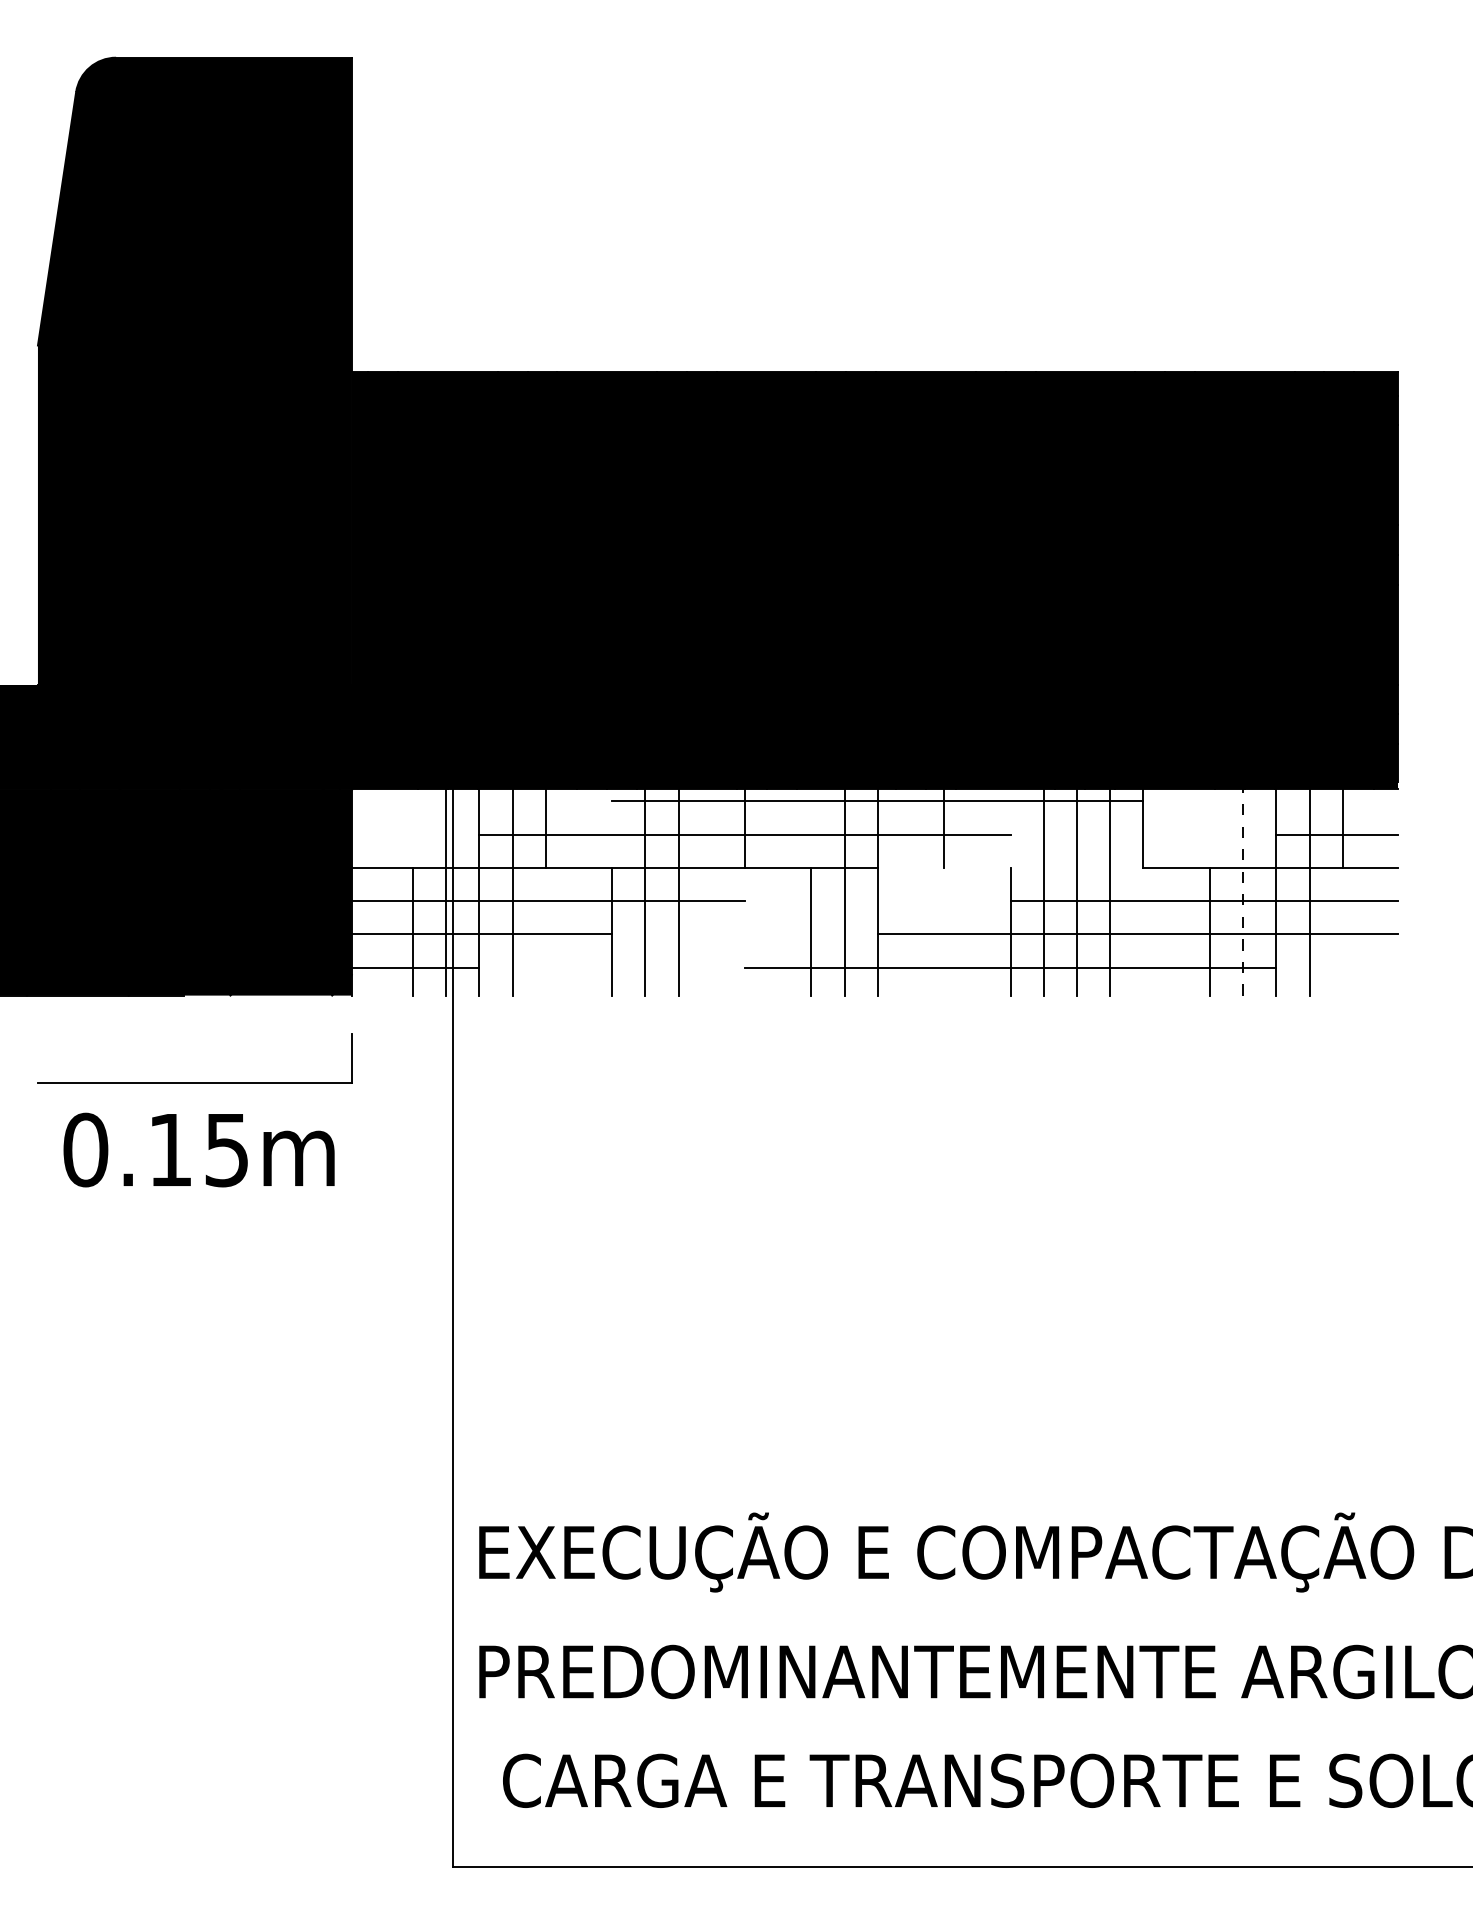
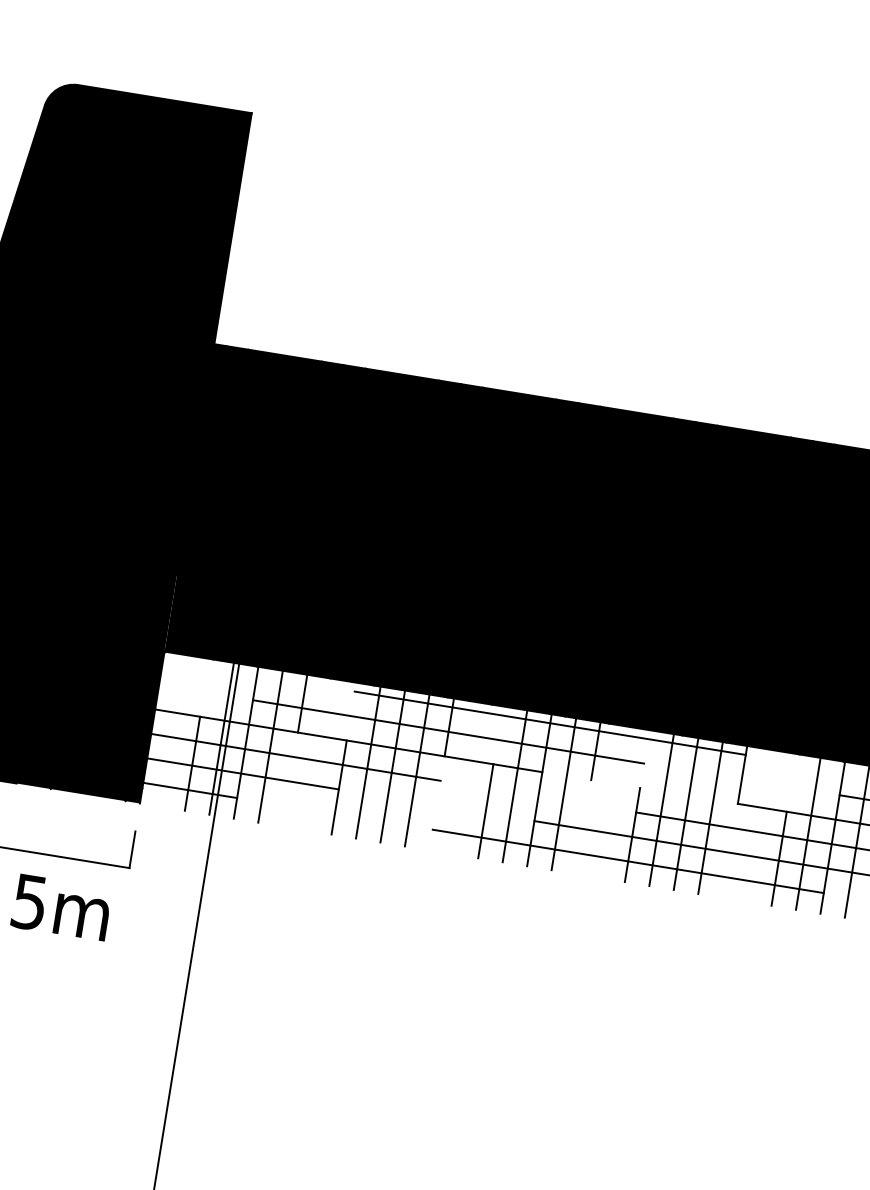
line: (1243, 891) -> (808, 833), dashed -> solid
line: (711, 892) -> (417, 770), added
line: (911, 892) -> (564, 794), added

